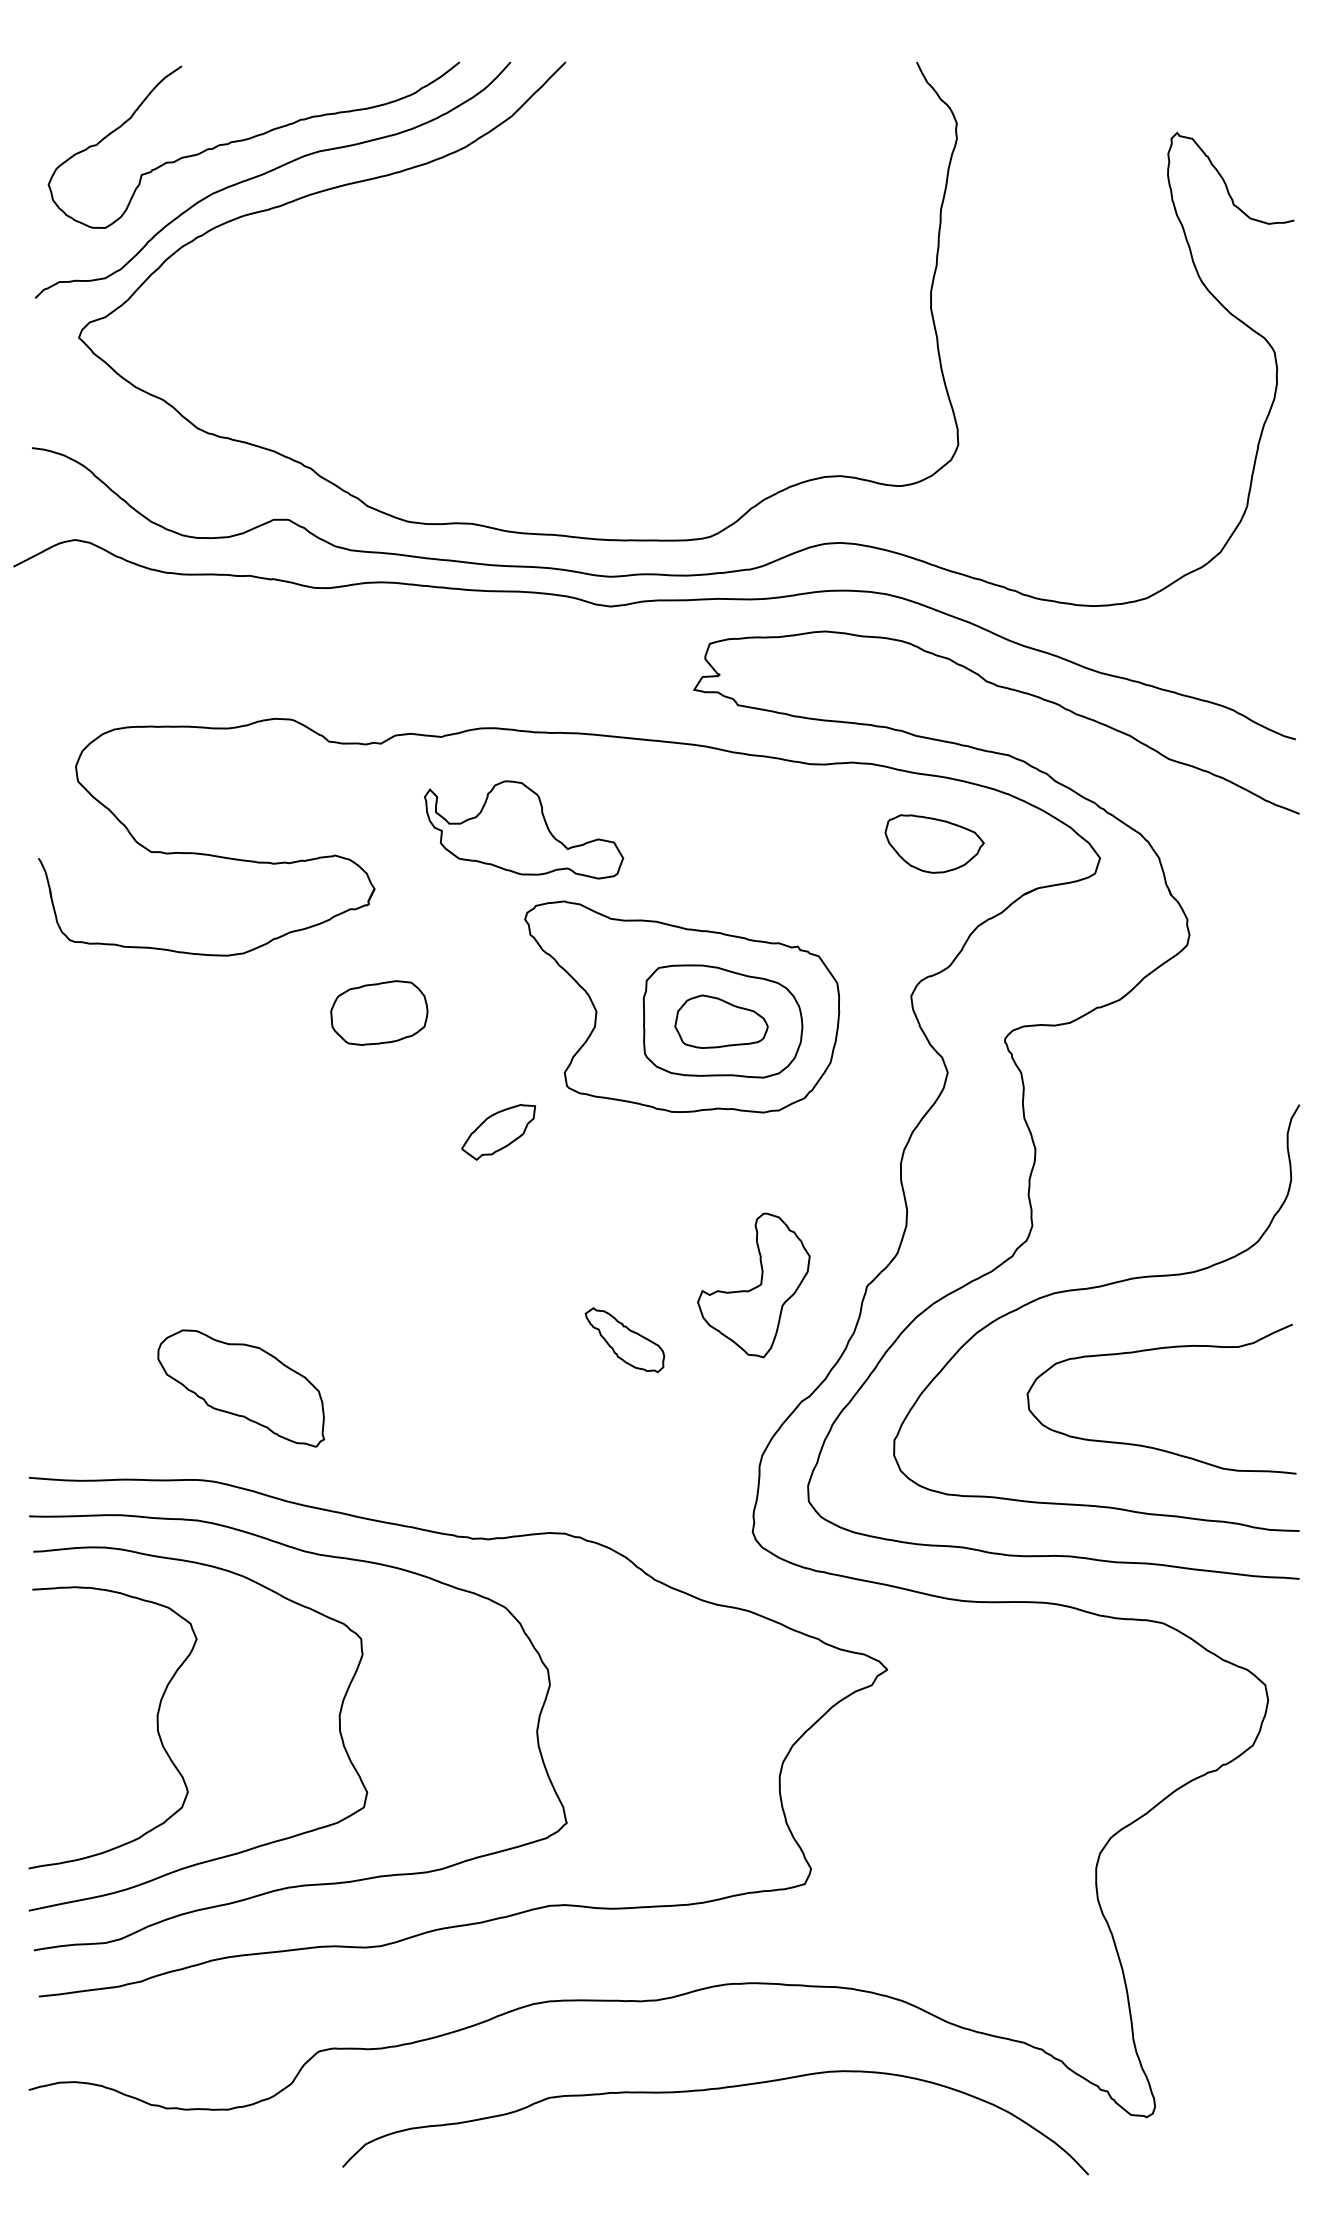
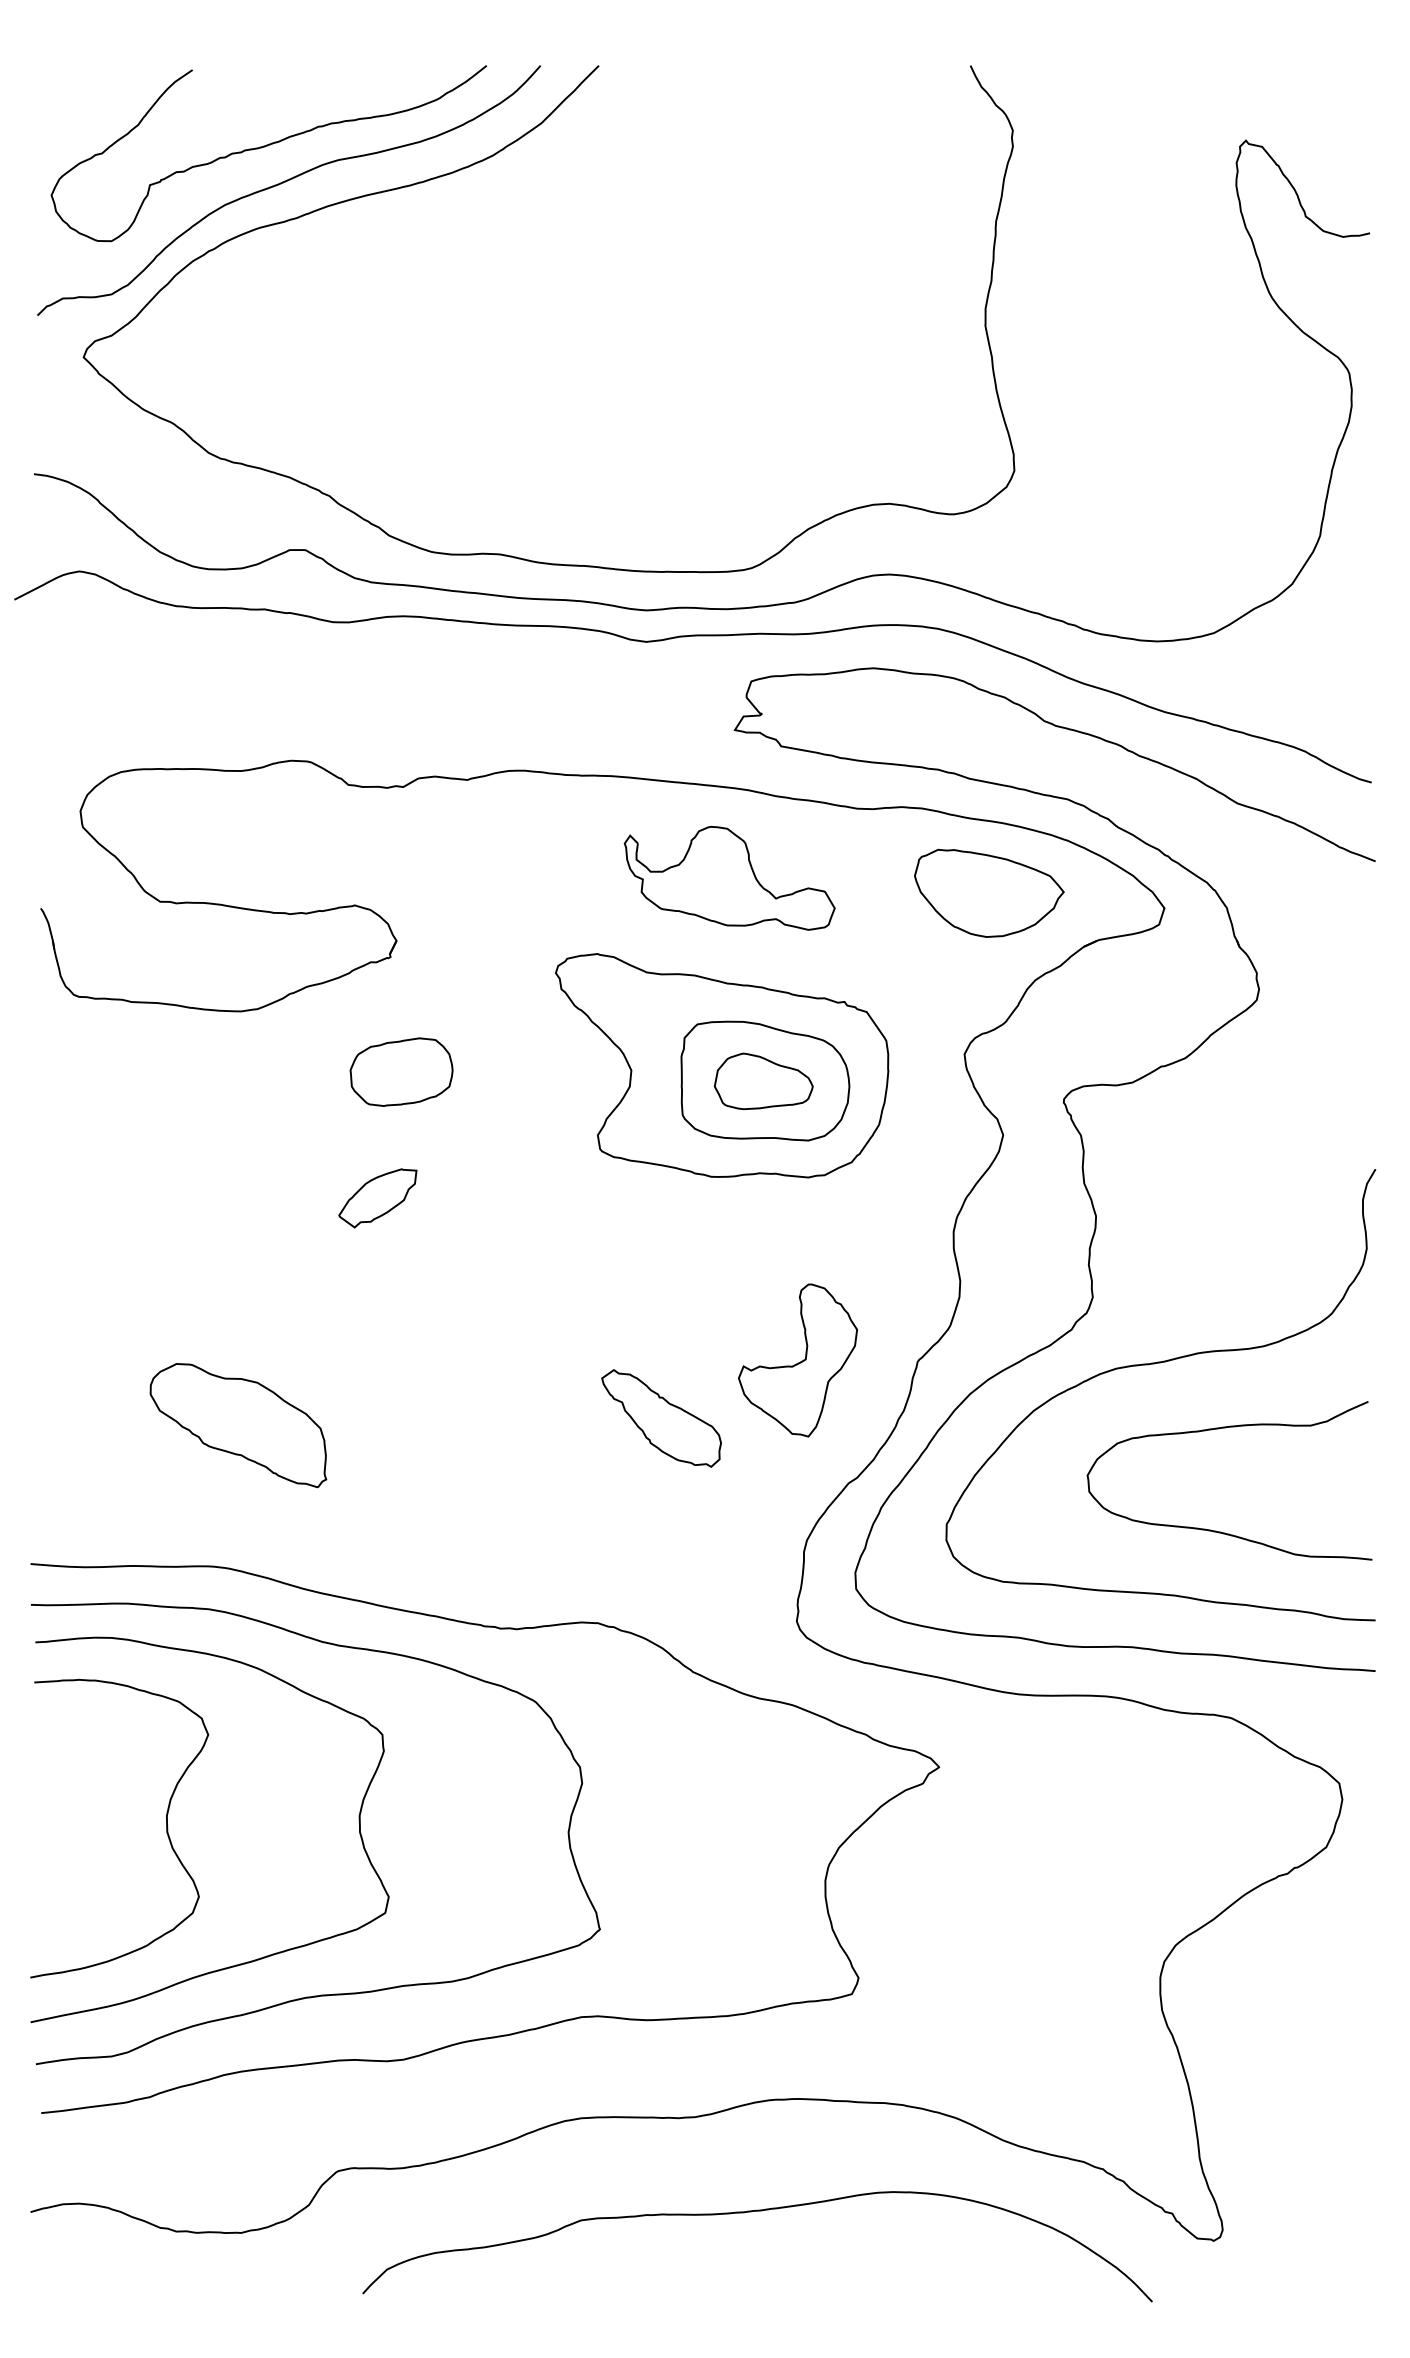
part: (523, 830) -> (729, 878), moved
part: (934, 843) -> (989, 892), size x1.43
part: (498, 1132) -> (377, 1198), moved
part: (624, 1340) -> (661, 1418), size x1.43
part: (241, 1388) -> (238, 1425), moved

